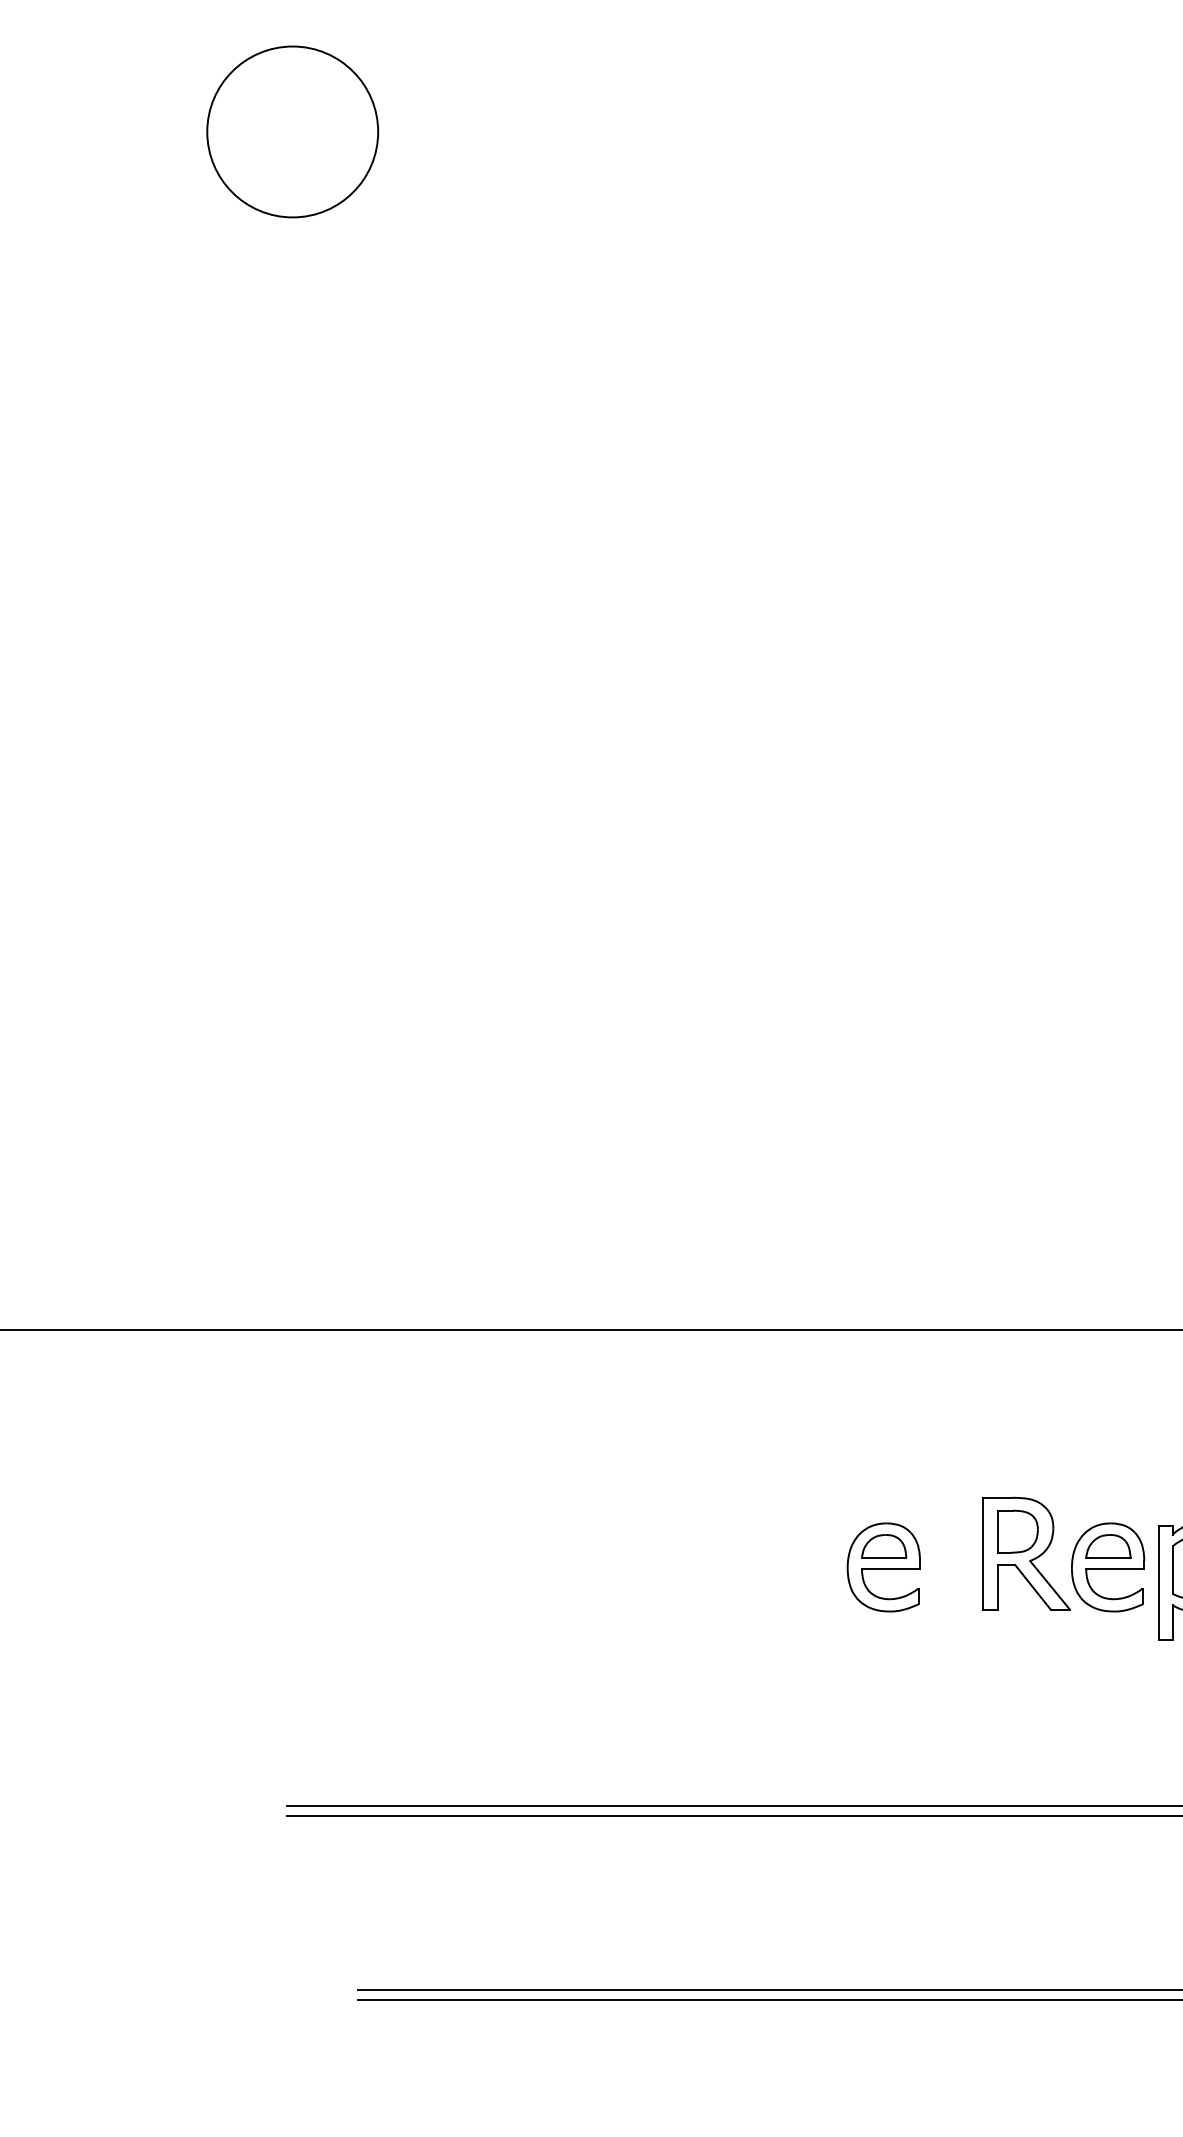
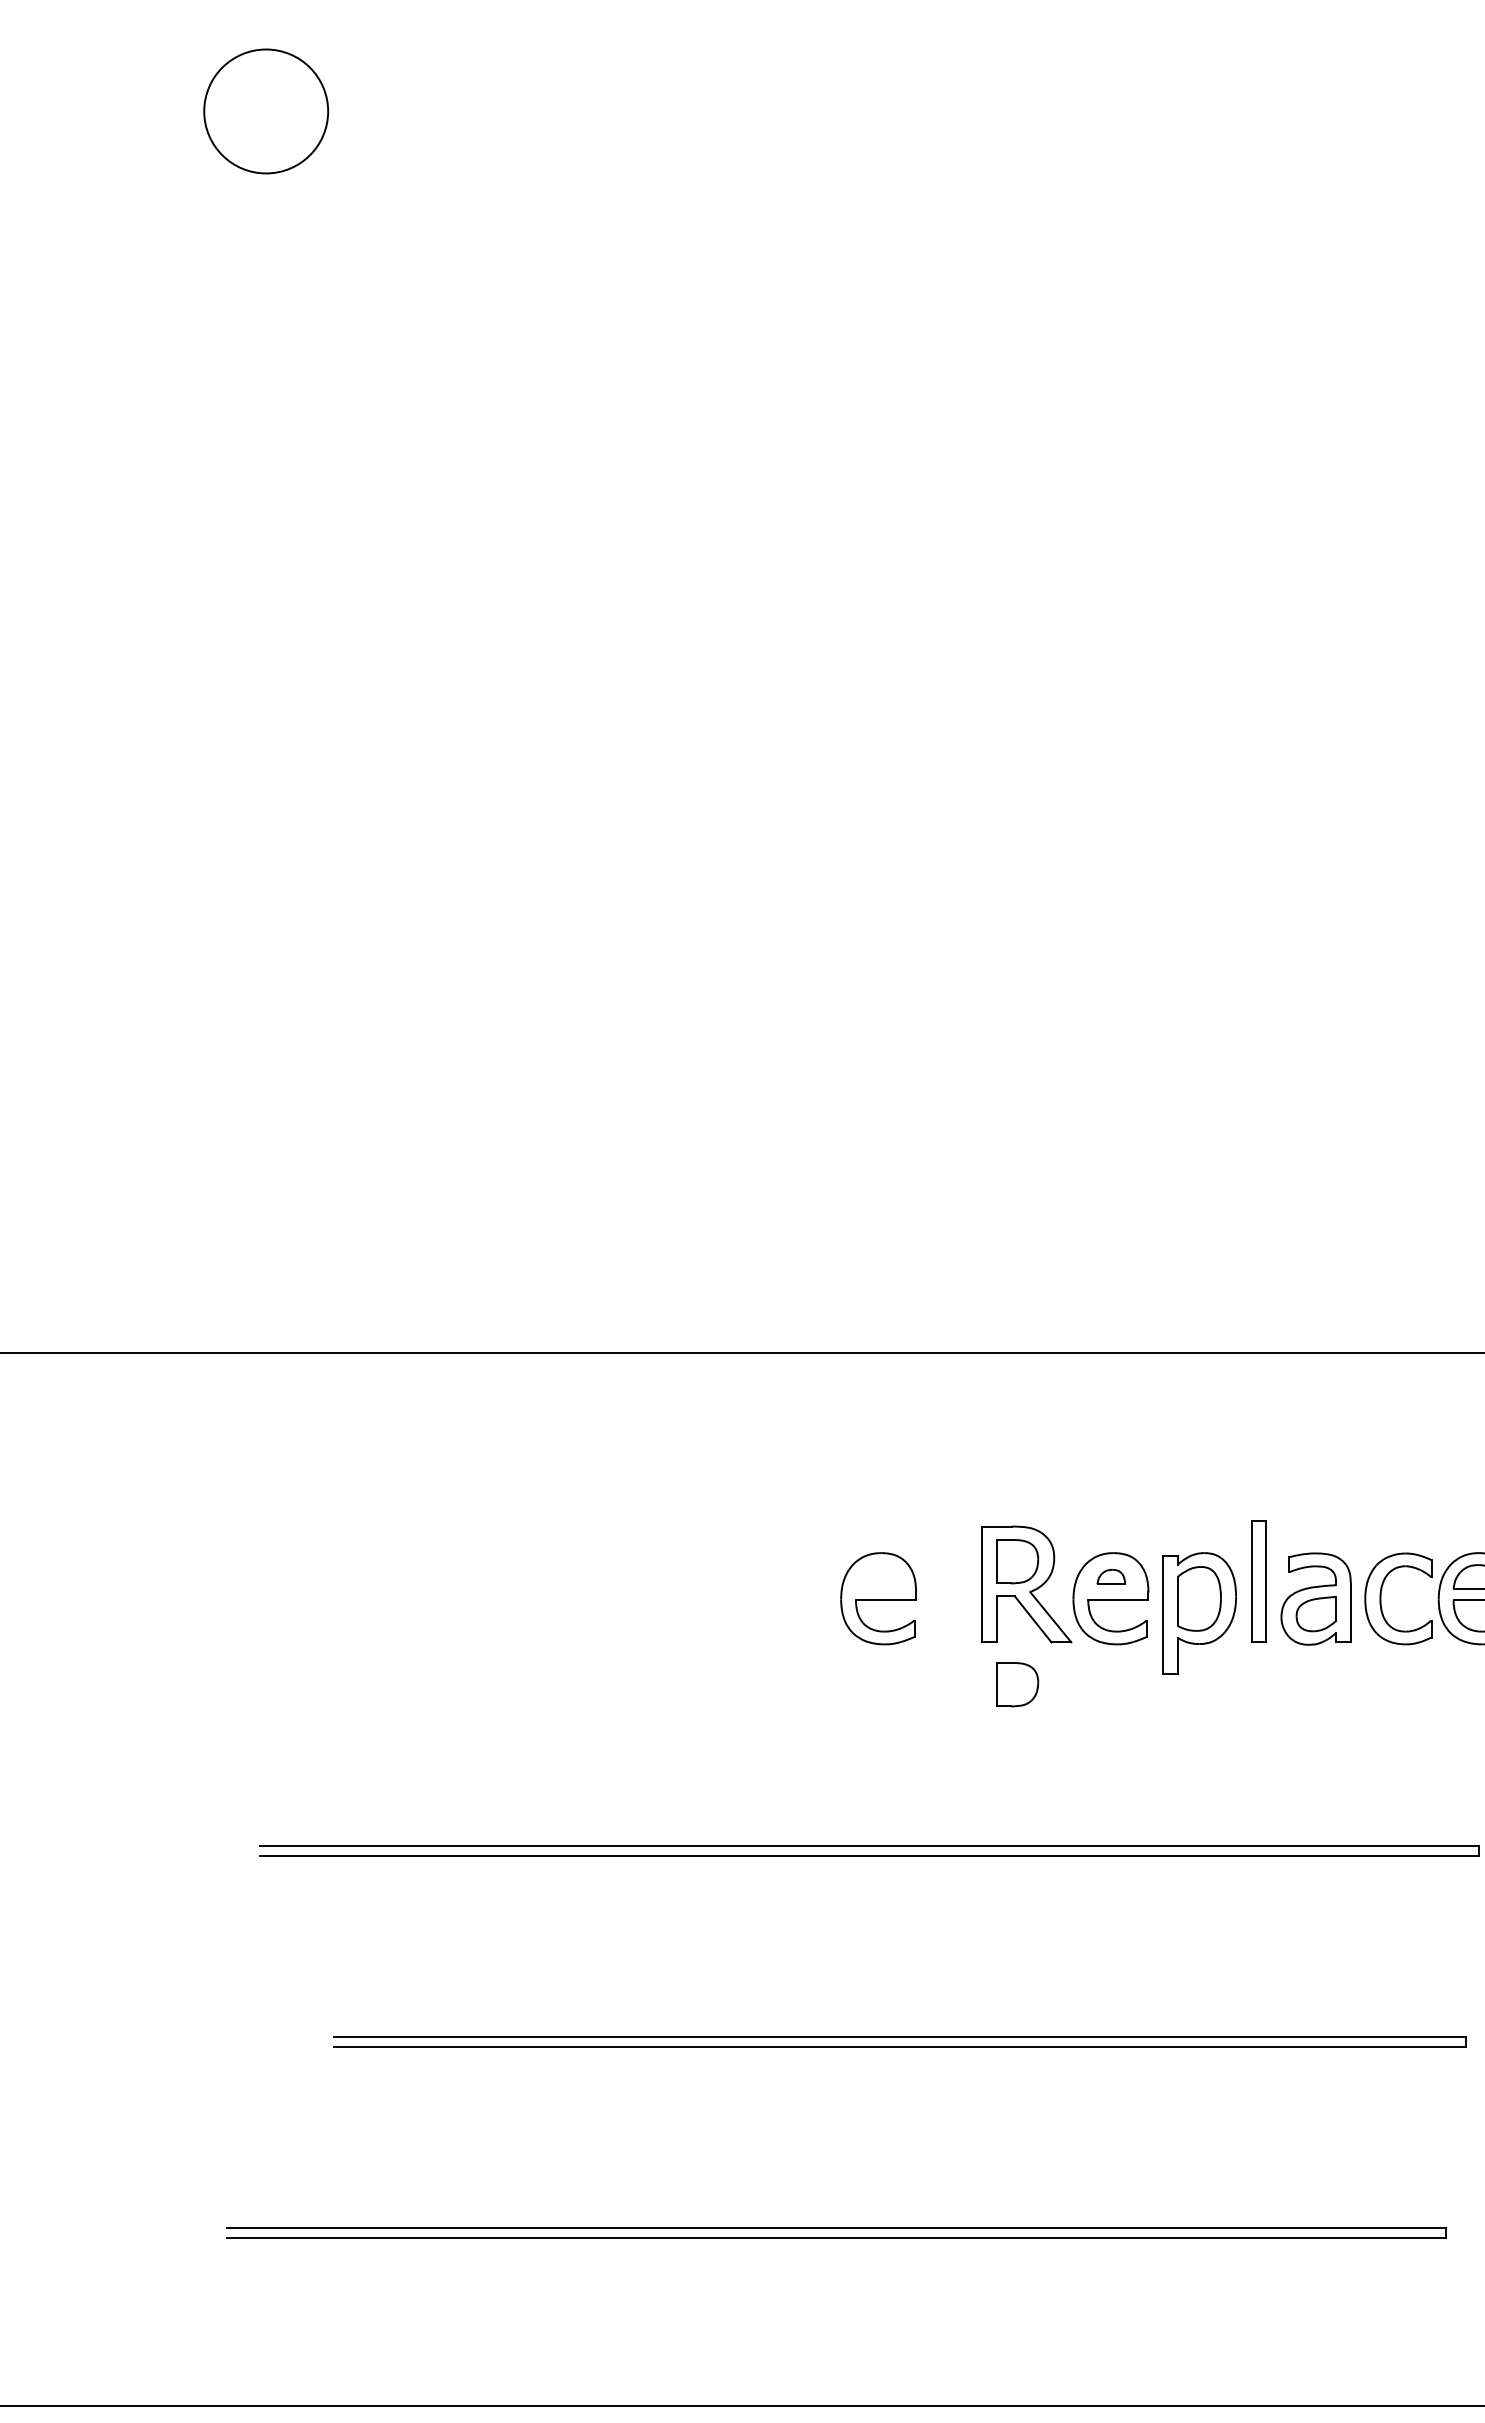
circle: (292, 131) -> (265, 111), size x0.7
part: (883, 1546) -> (878, 1576), removed
part: (1108, 1546) -> (1111, 1576), size x0.6
part: (1017, 1650) -> (1017, 1684), added

